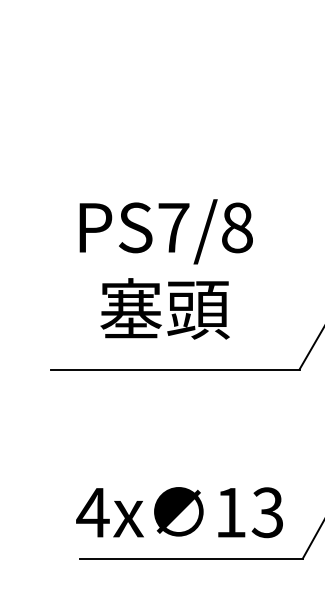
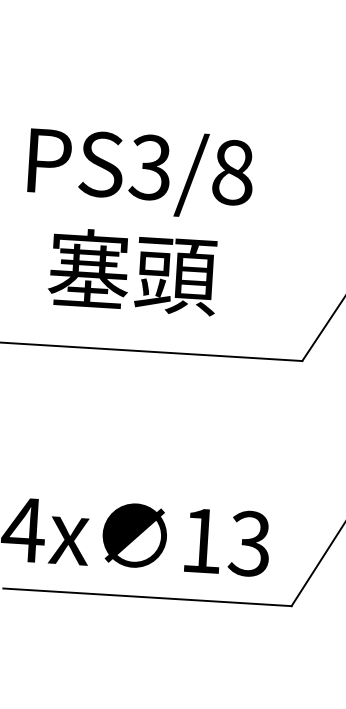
text: (173, 227) -> (150, 167), PS7/8 -> PS3/8

